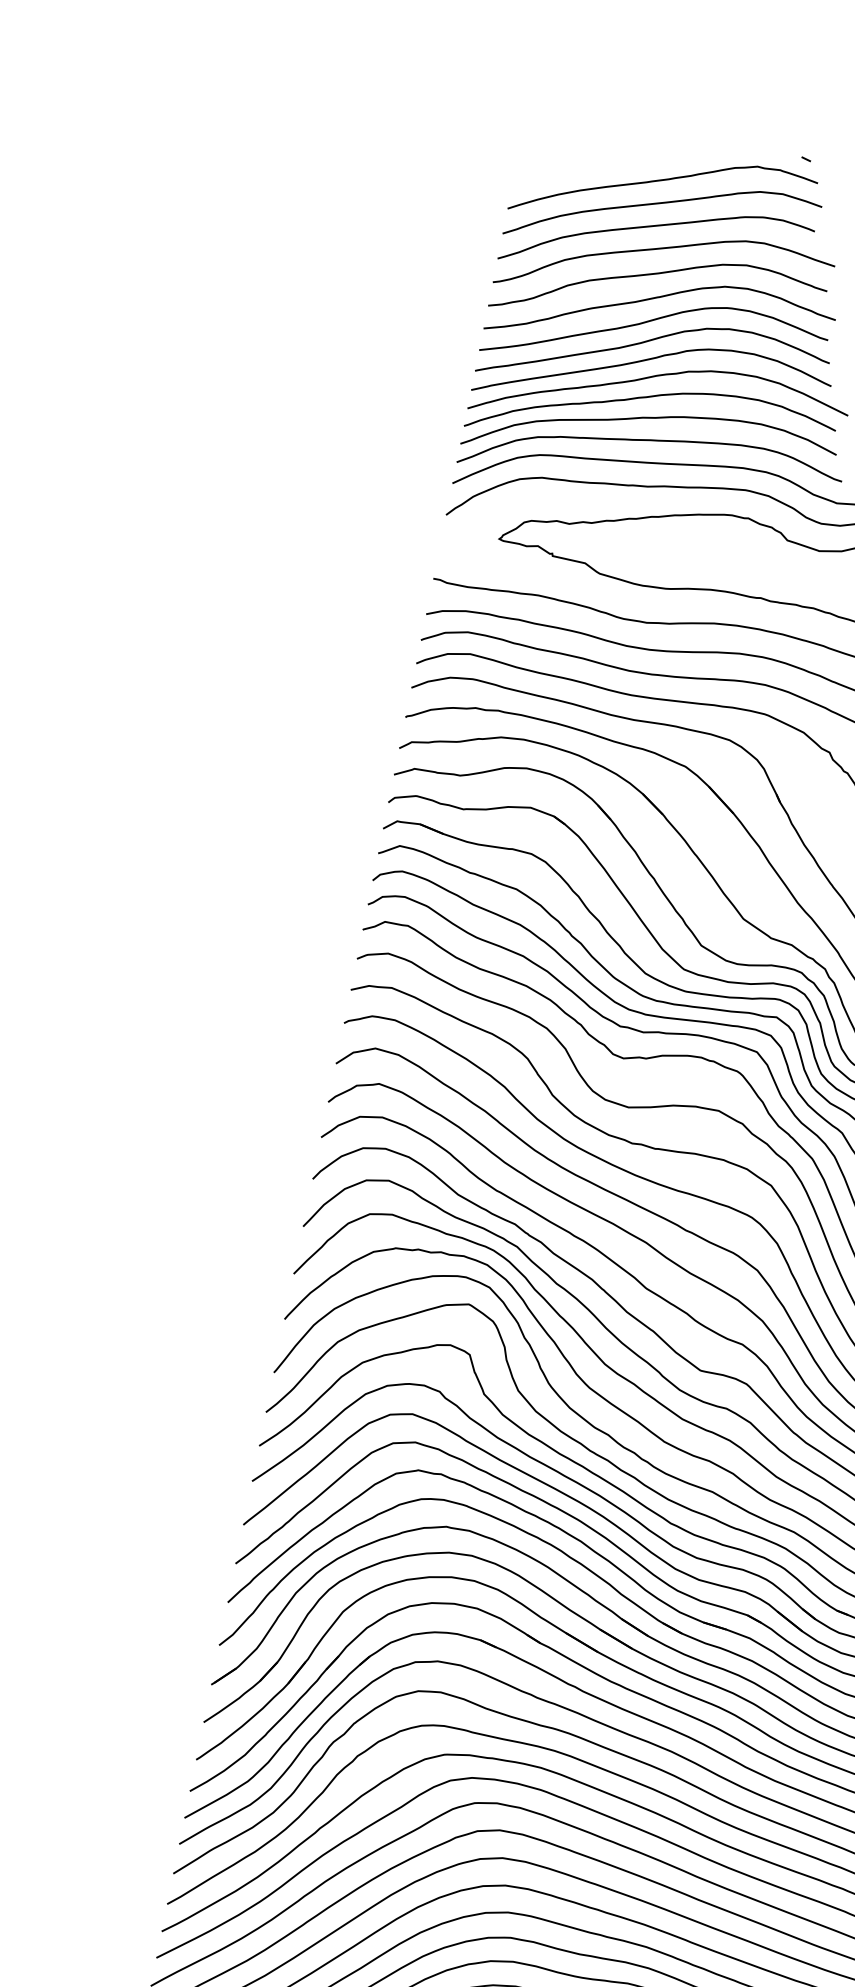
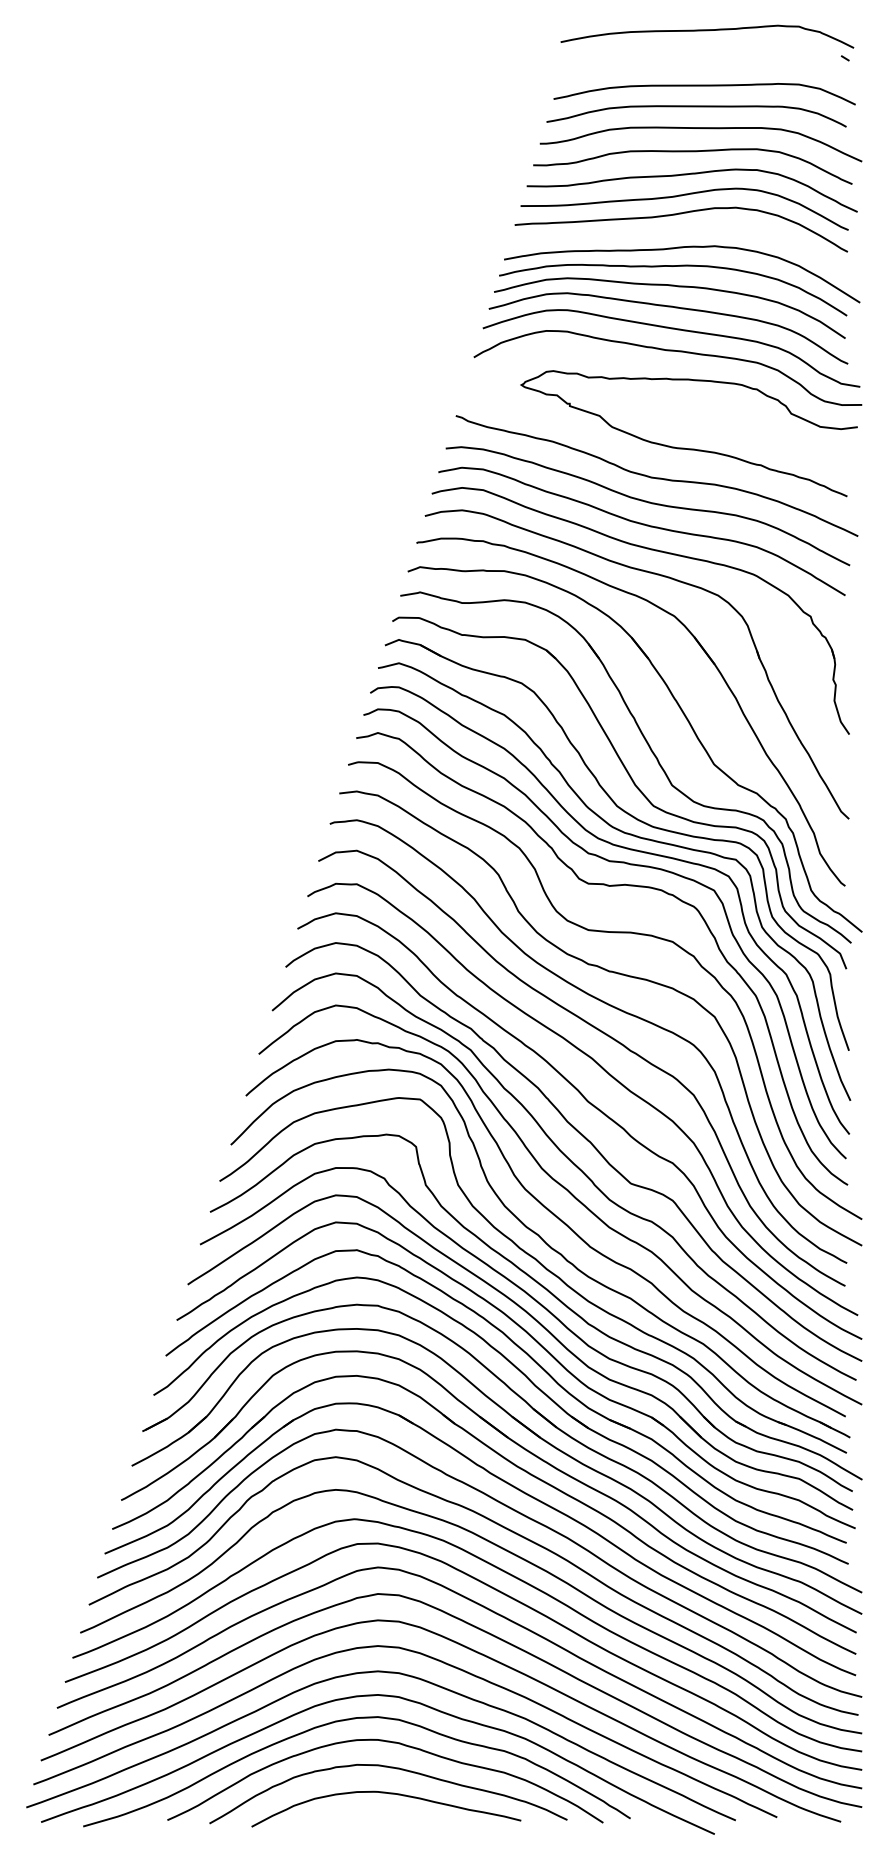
curve: (661, 181) -> (707, 31), moved
curve: (645, 361) -> (675, 232), removed

